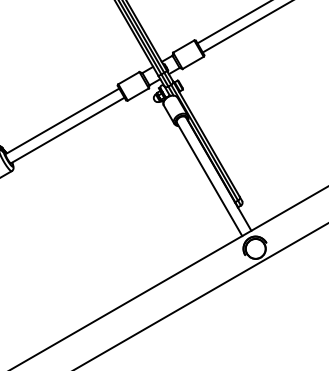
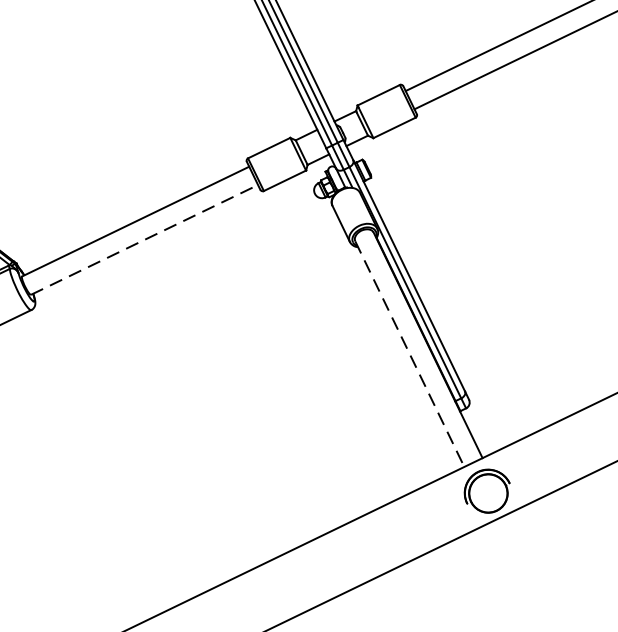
line: (67, 130) -> (144, 239), solid -> dashed
line: (209, 180) -> (409, 355), solid -> dashed

